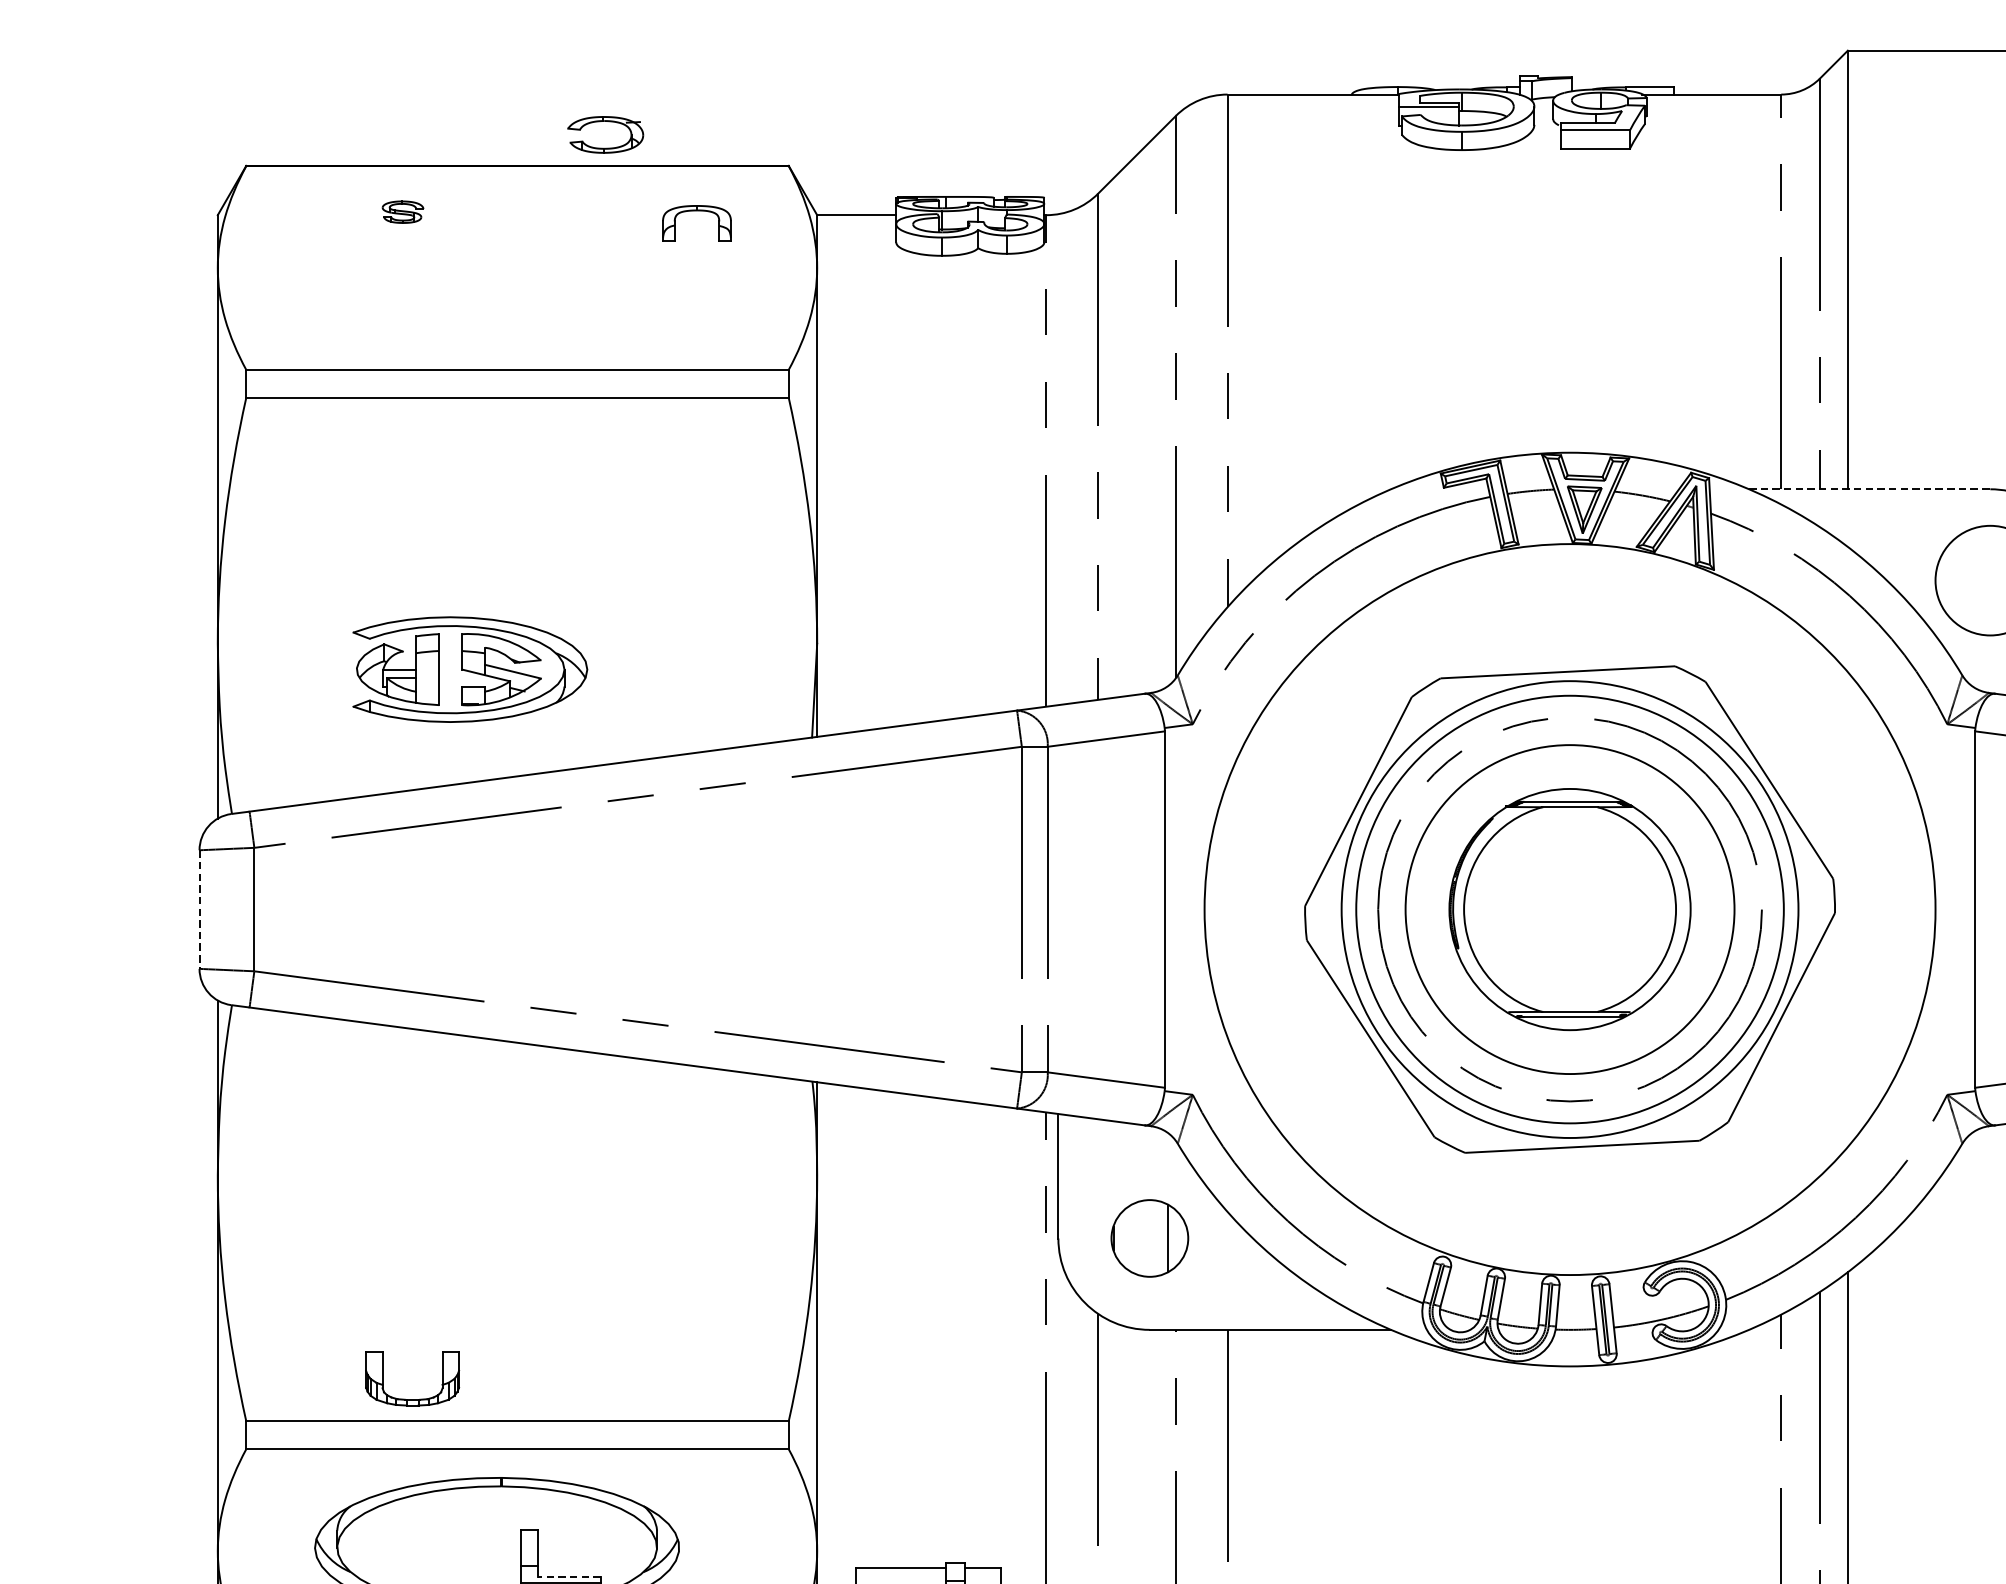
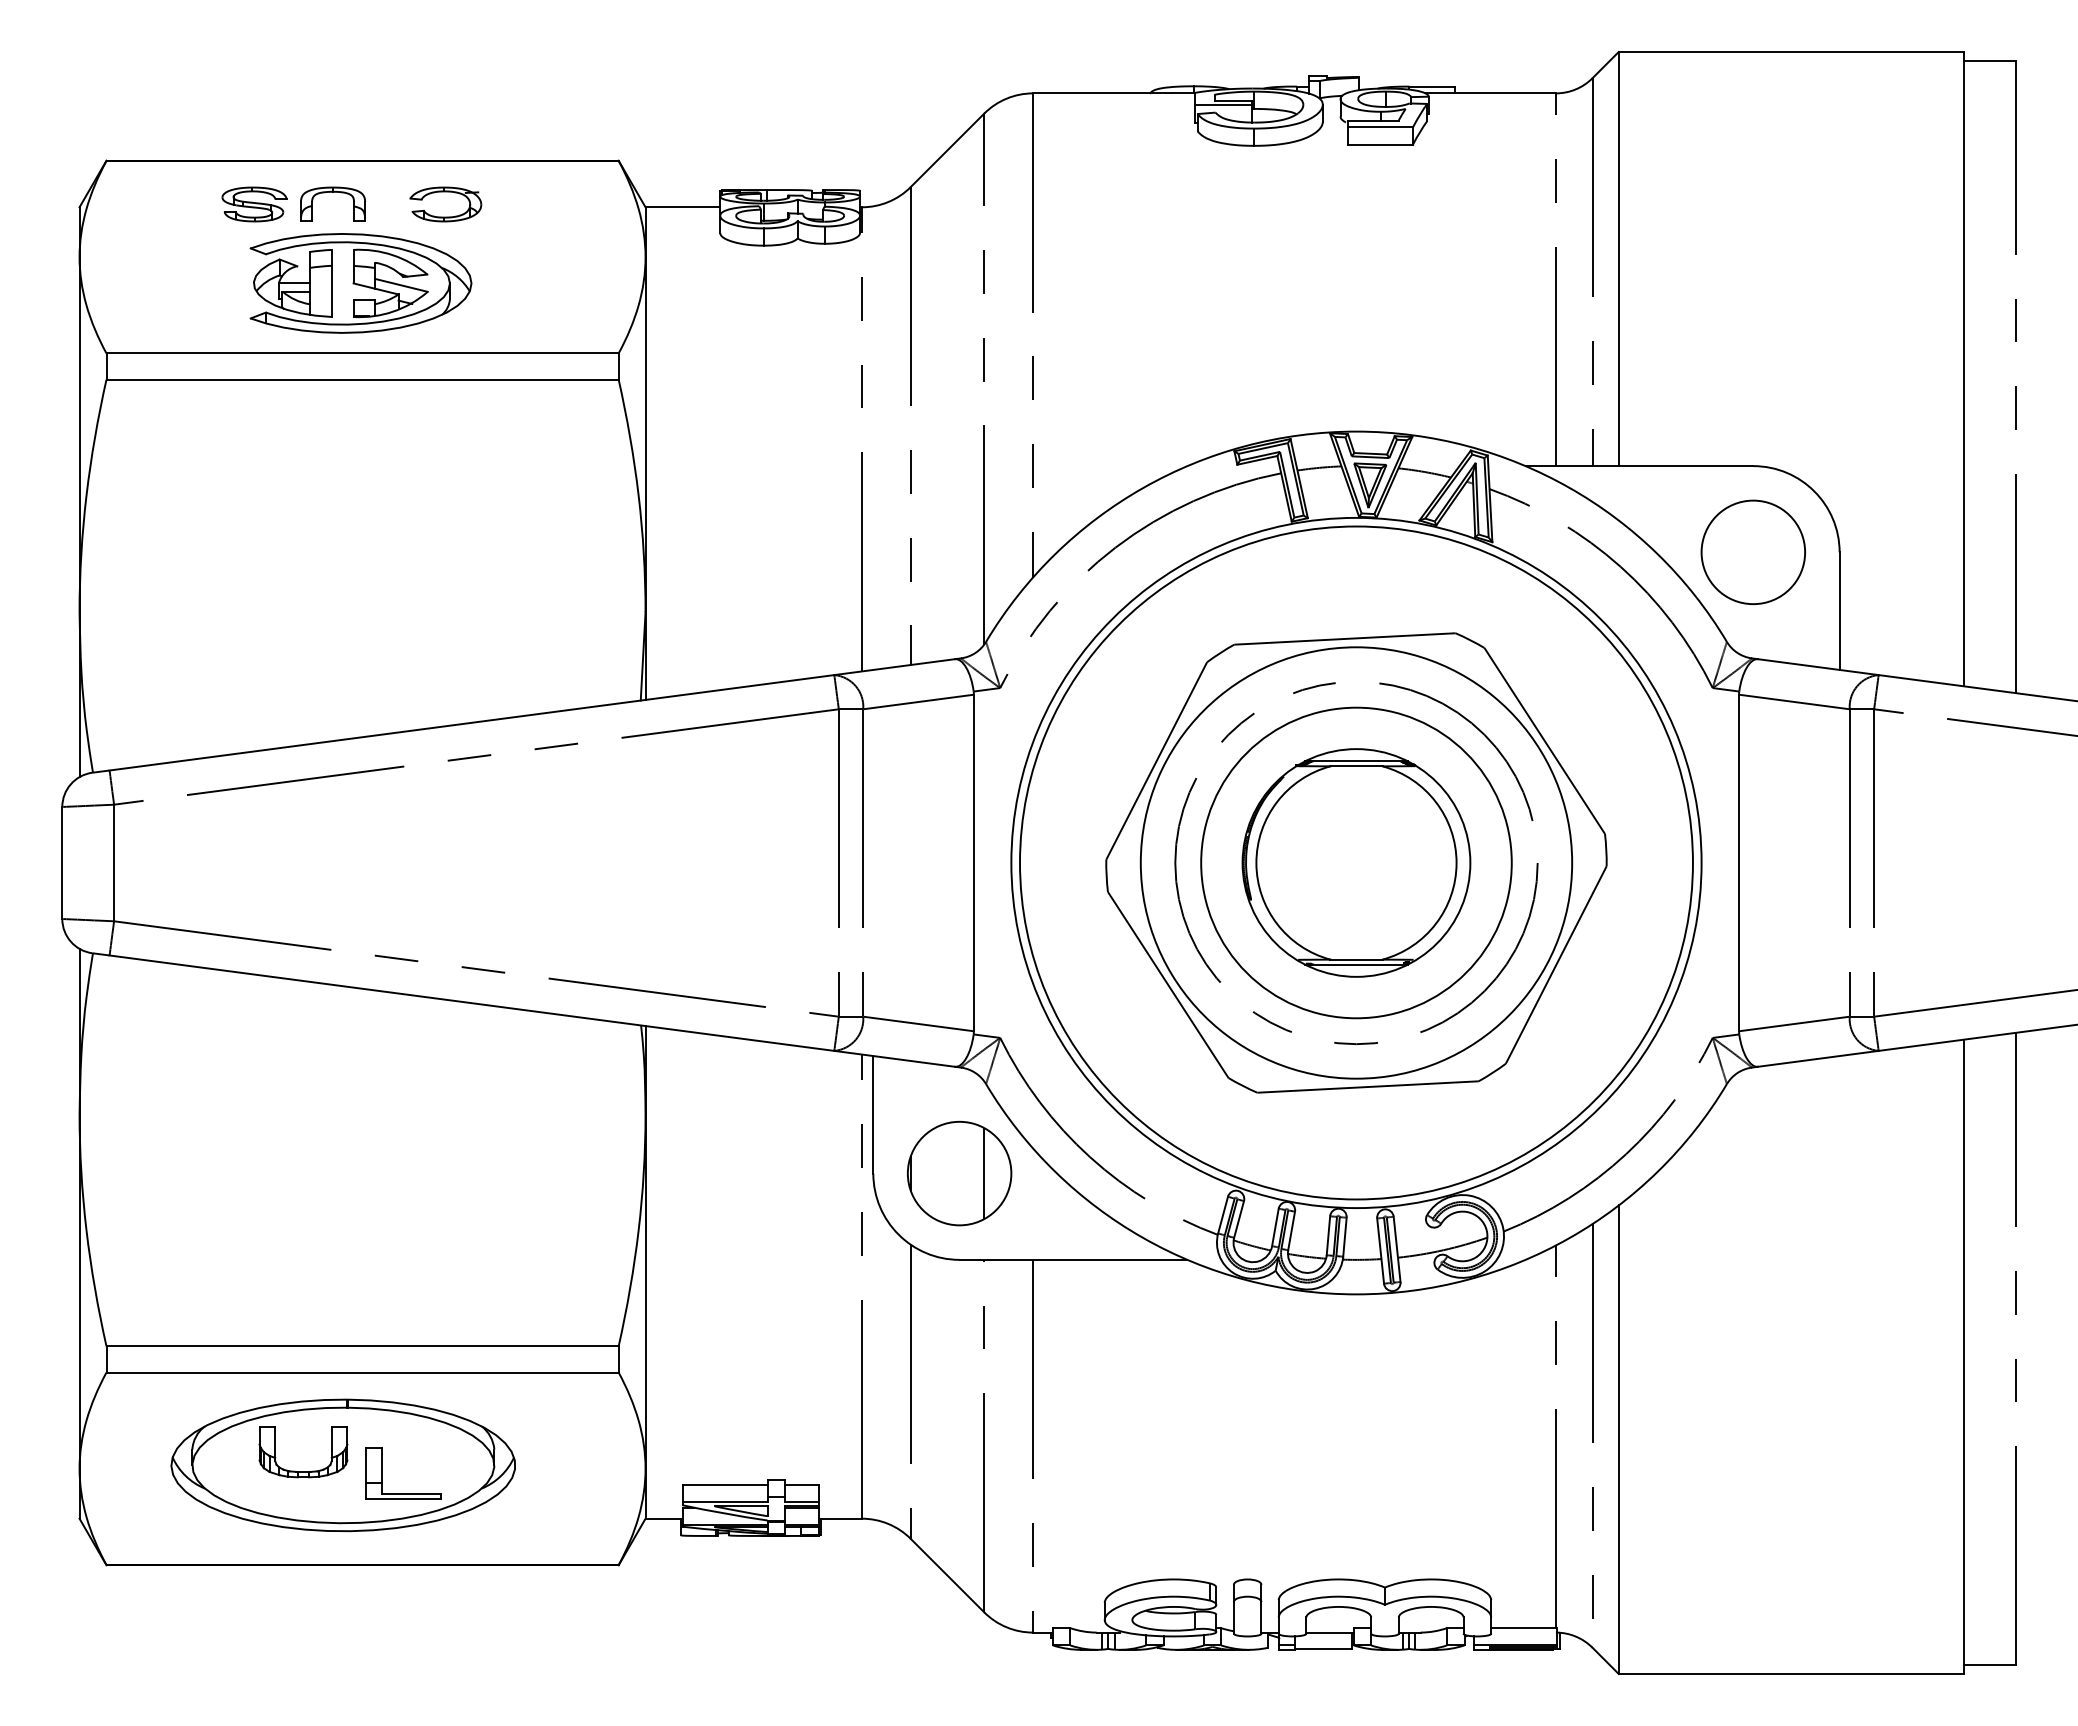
part: (605, 122) -> (445, 192), moved
part: (696, 211) -> (332, 192), moved
part: (403, 212) -> (254, 204), size x1.67
line: (1869, 489) -> (1639, 466), dashed -> solid
part: (469, 669) -> (360, 283), moved
circle: (1570, 909) -> (1356, 862), size x1.67
line: (199, 910) -> (62, 863), dashed -> solid
part: (1149, 1238) -> (959, 1173), size x1.43
part: (412, 1399) -> (303, 1471), moved
line: (569, 1577) -> (411, 1493), dashed -> solid

